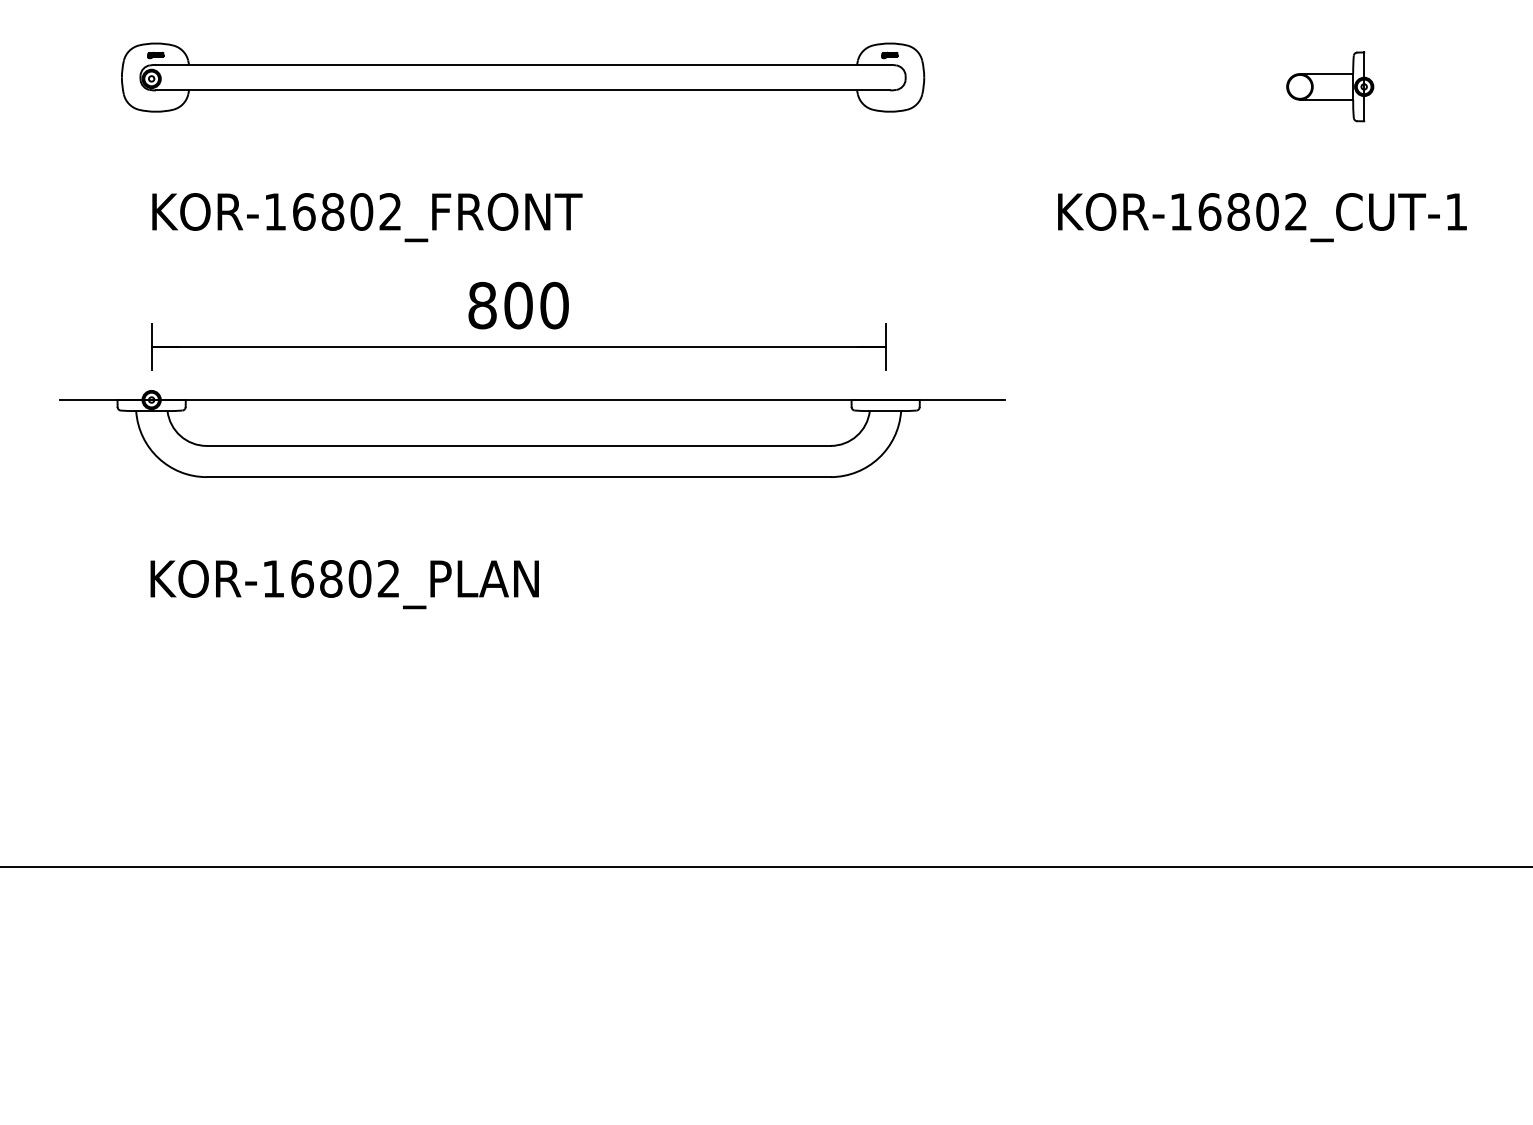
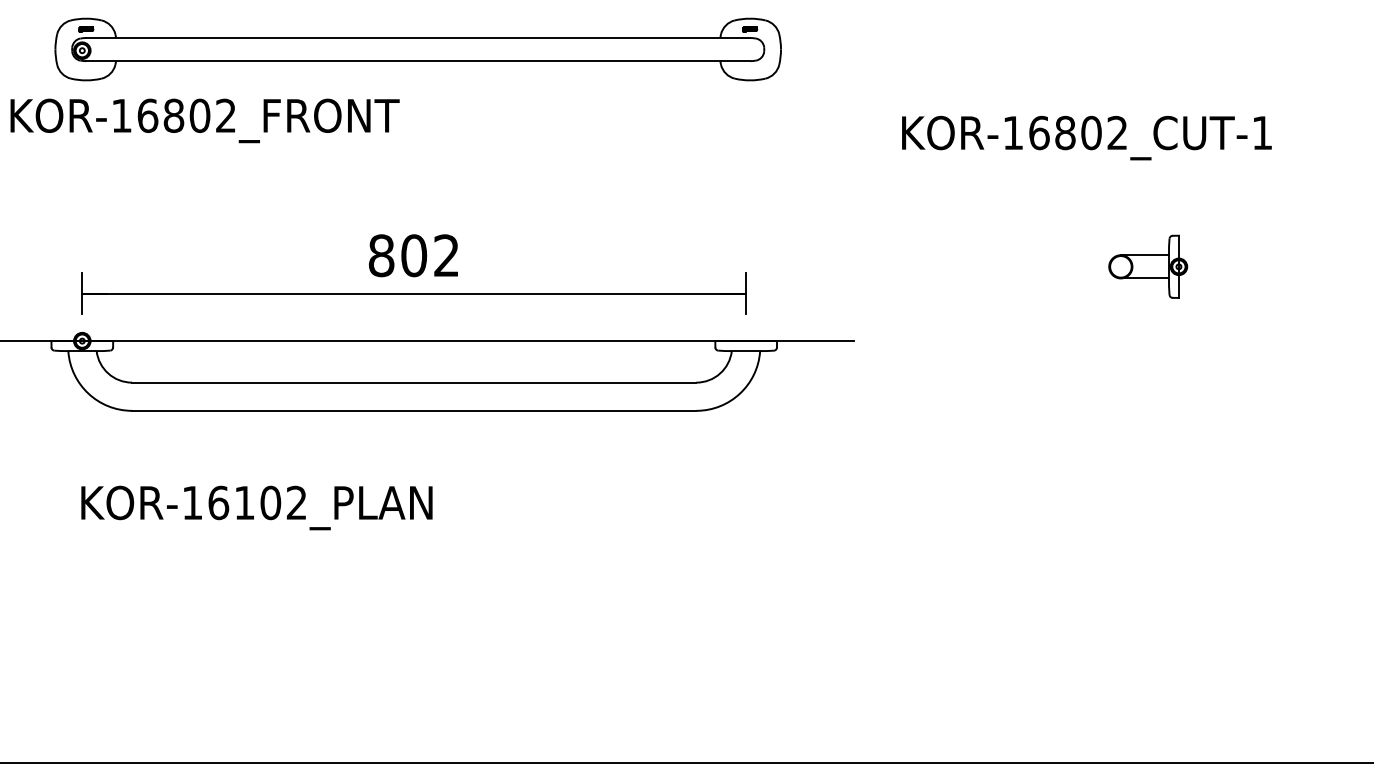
part: (1330, 86) -> (1148, 266), moved
text: (367, 217) -> (205, 120), moved
text: (1262, 217) -> (1086, 138), moved
text: (554, 305) -> (446, 255), 800 -> 802
text: (331, 578) -> (244, 502), KOR-16802_PLAN -> KOR-16102_PLAN

